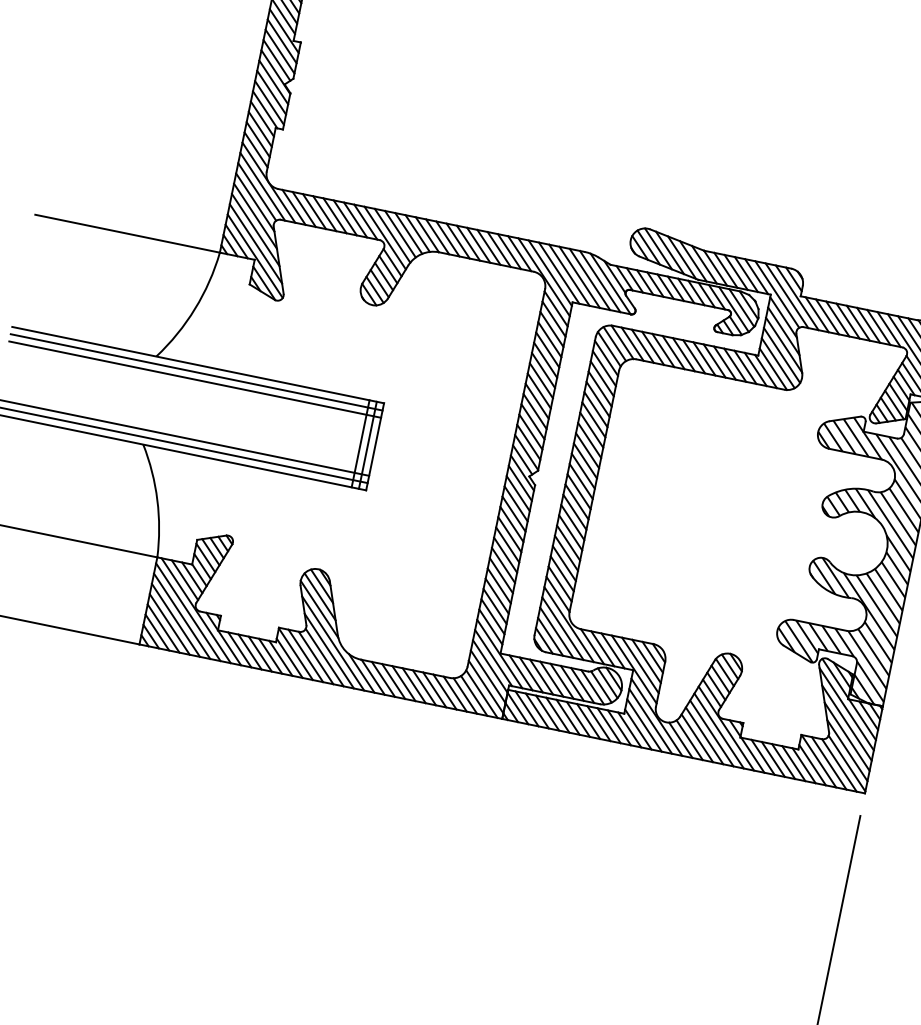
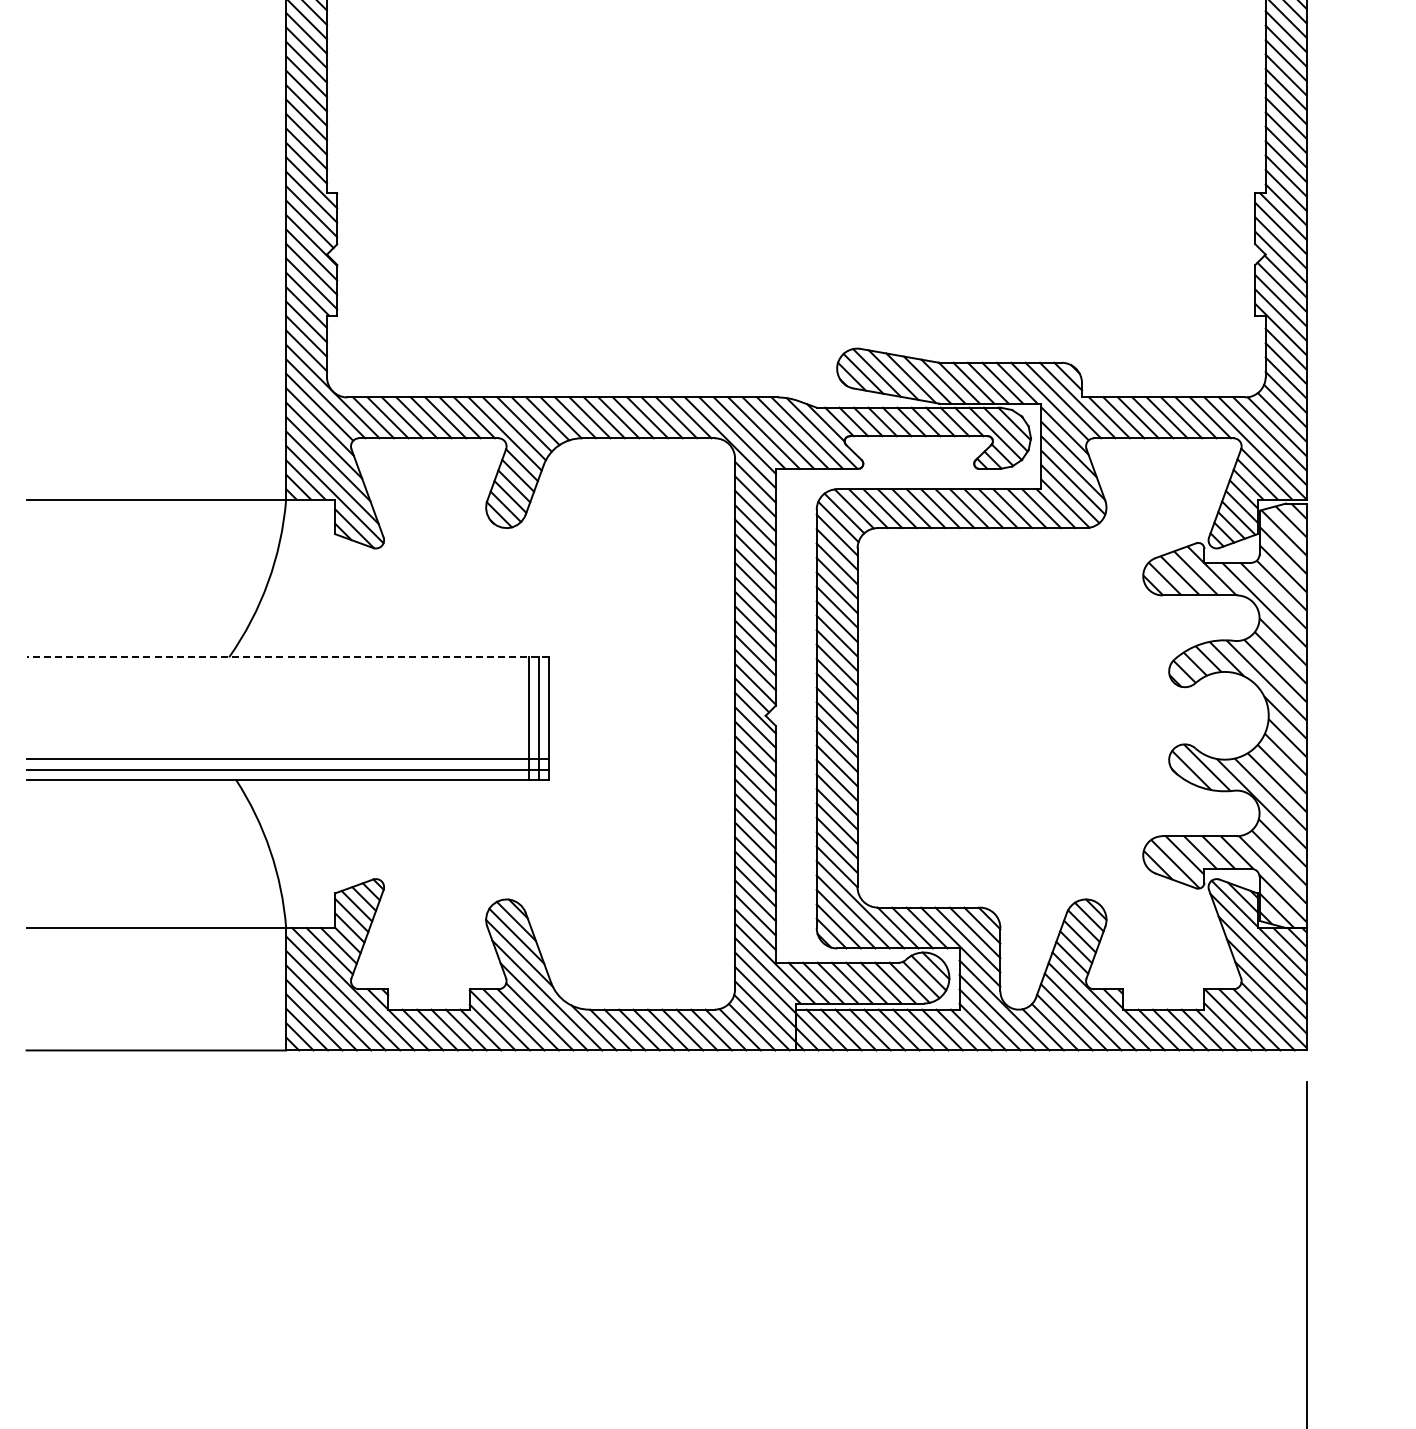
line: (197, 365) -> (287, 657), solid -> dashed
line: (196, 372) -> (287, 667), removed
line: (194, 379) -> (287, 677), removed

